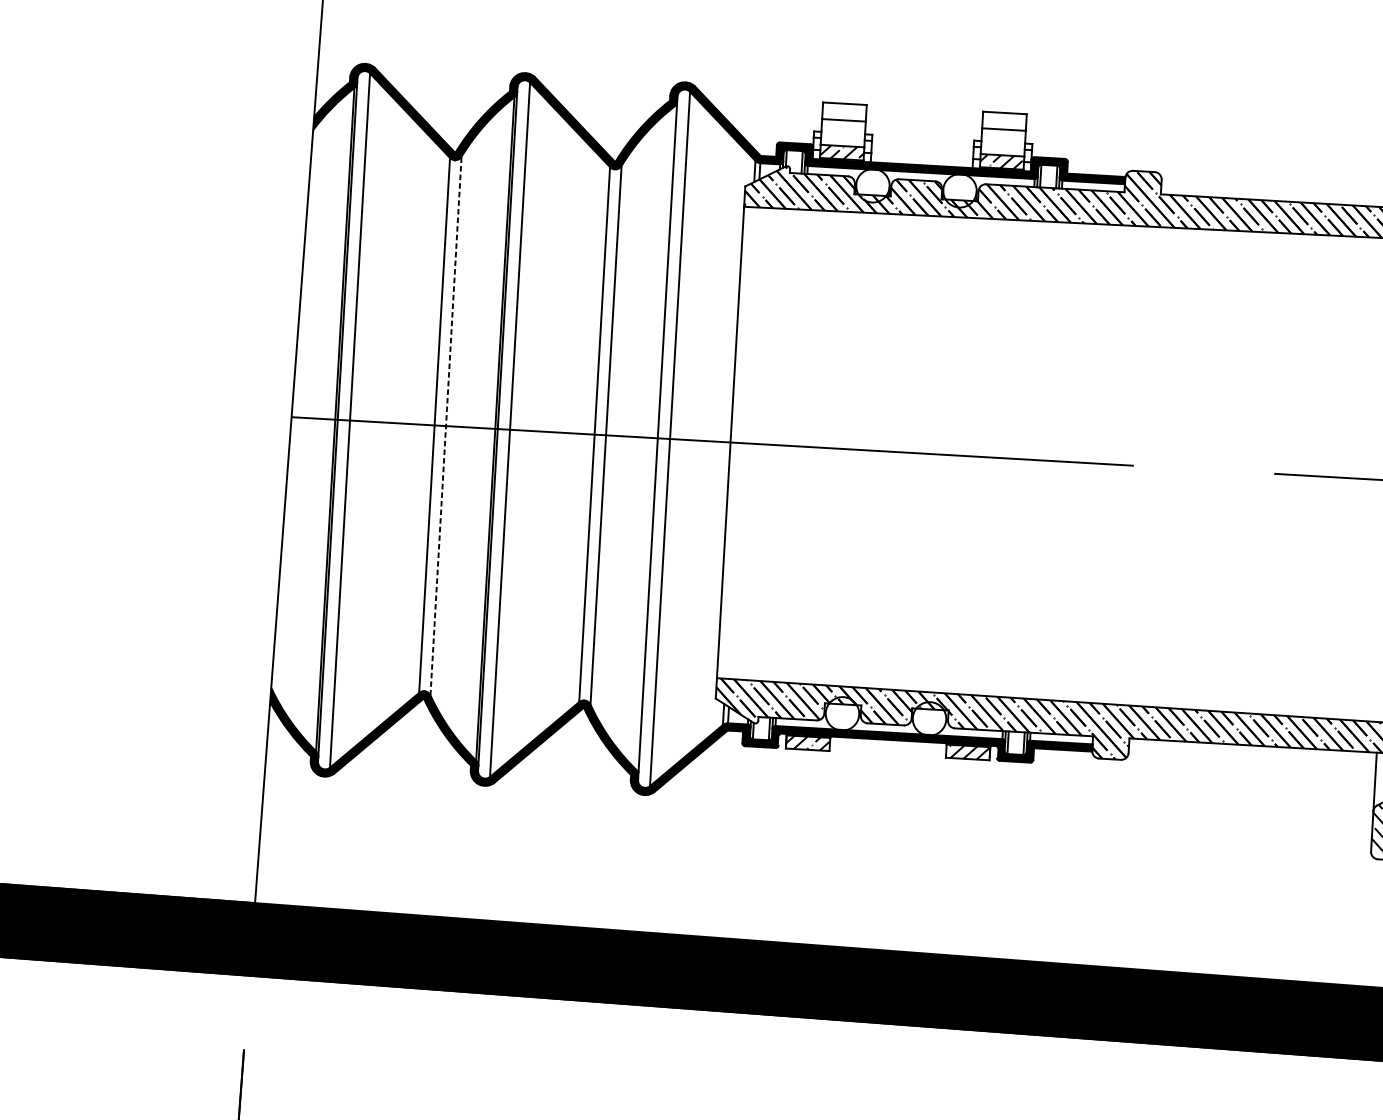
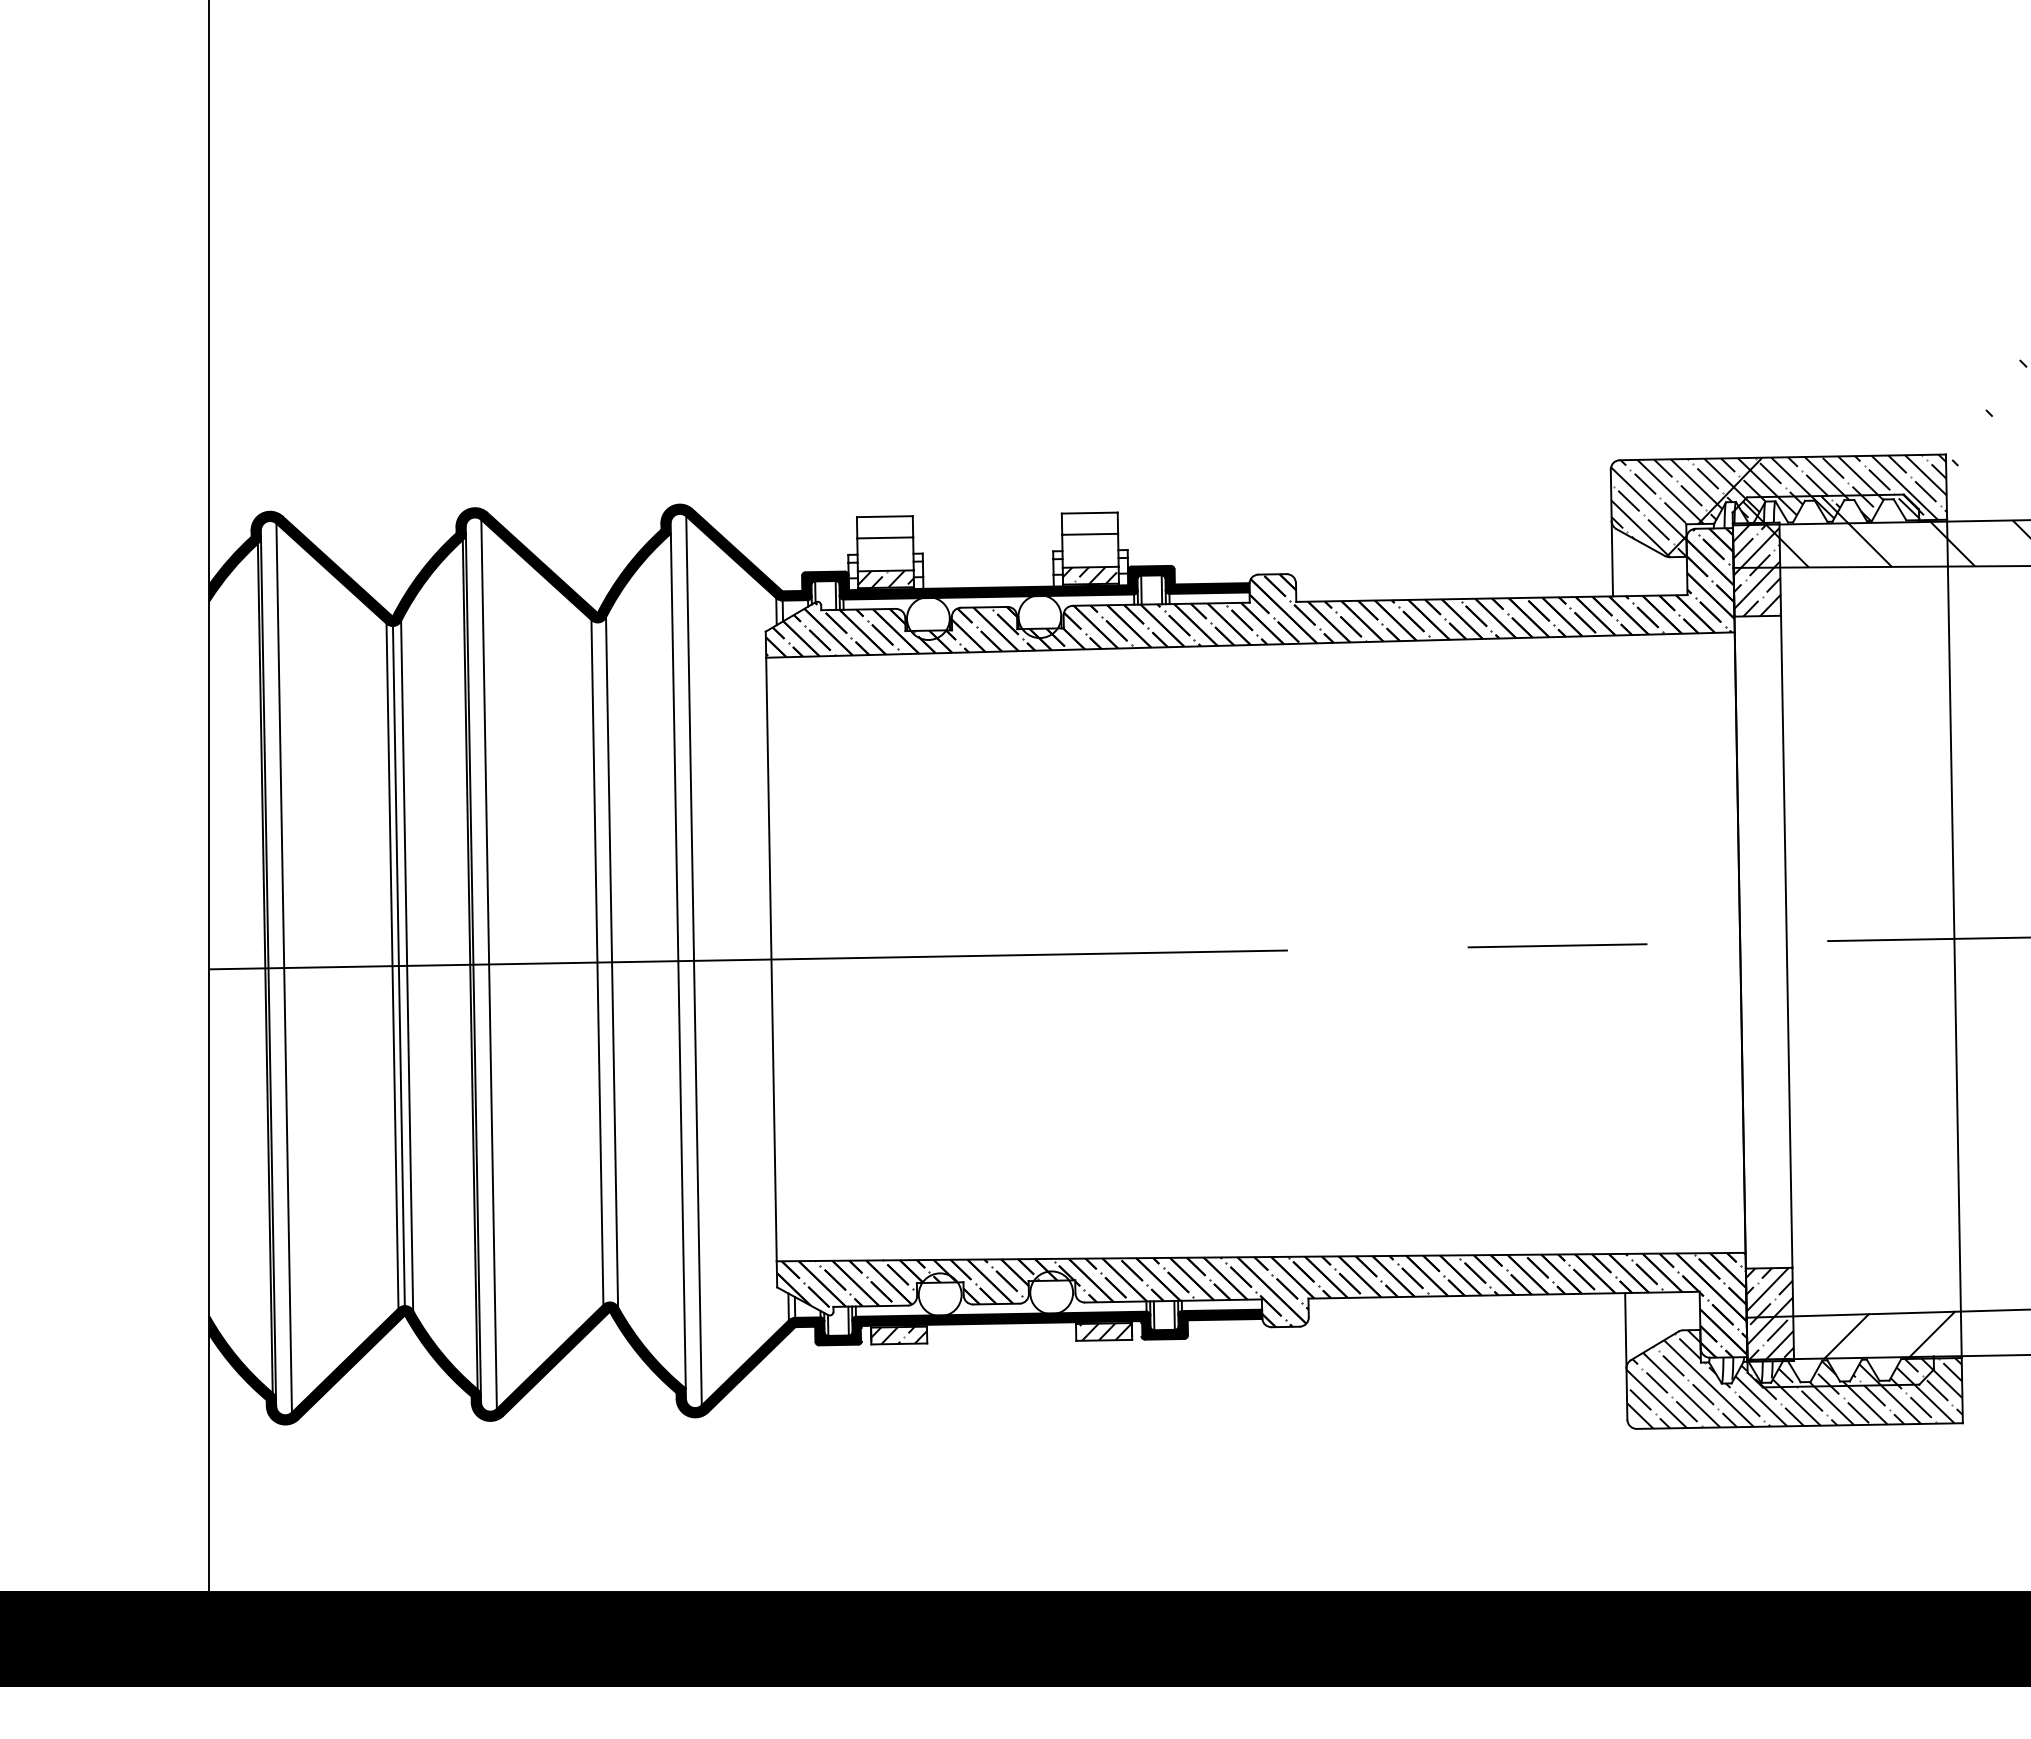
line: (446, 425) -> (407, 965), dashed -> solid
line: (439, 426) -> (398, 966), added

